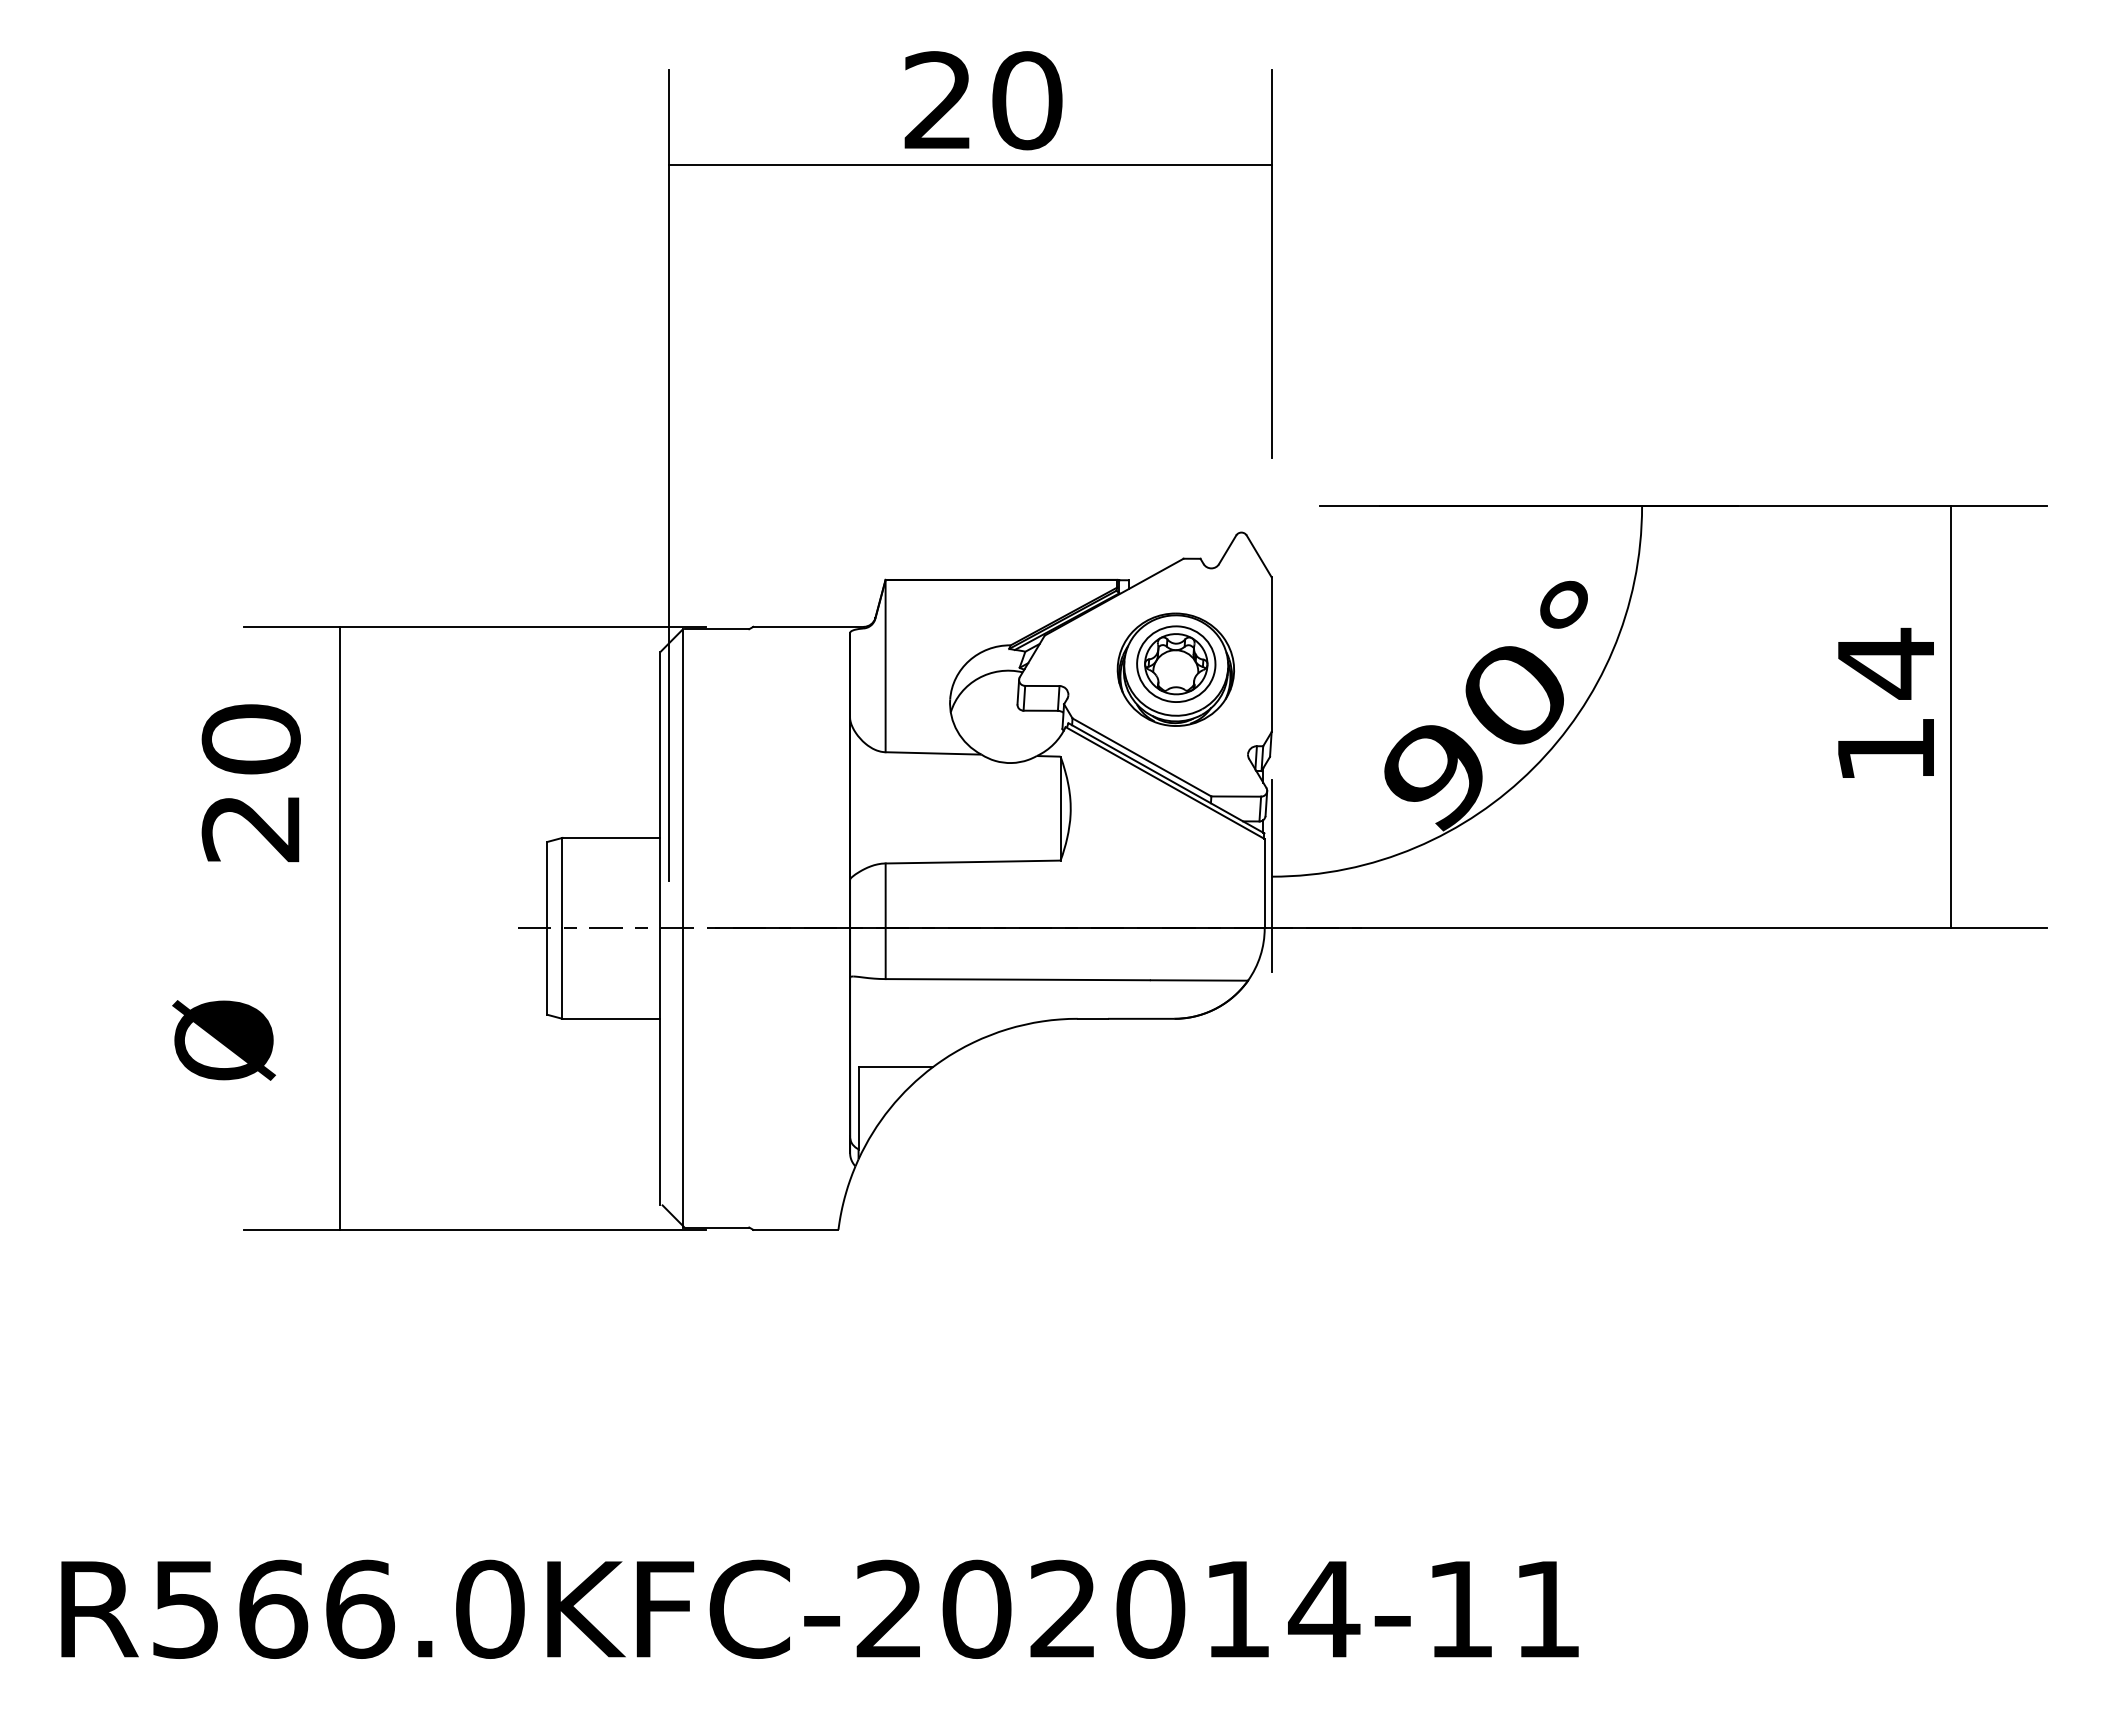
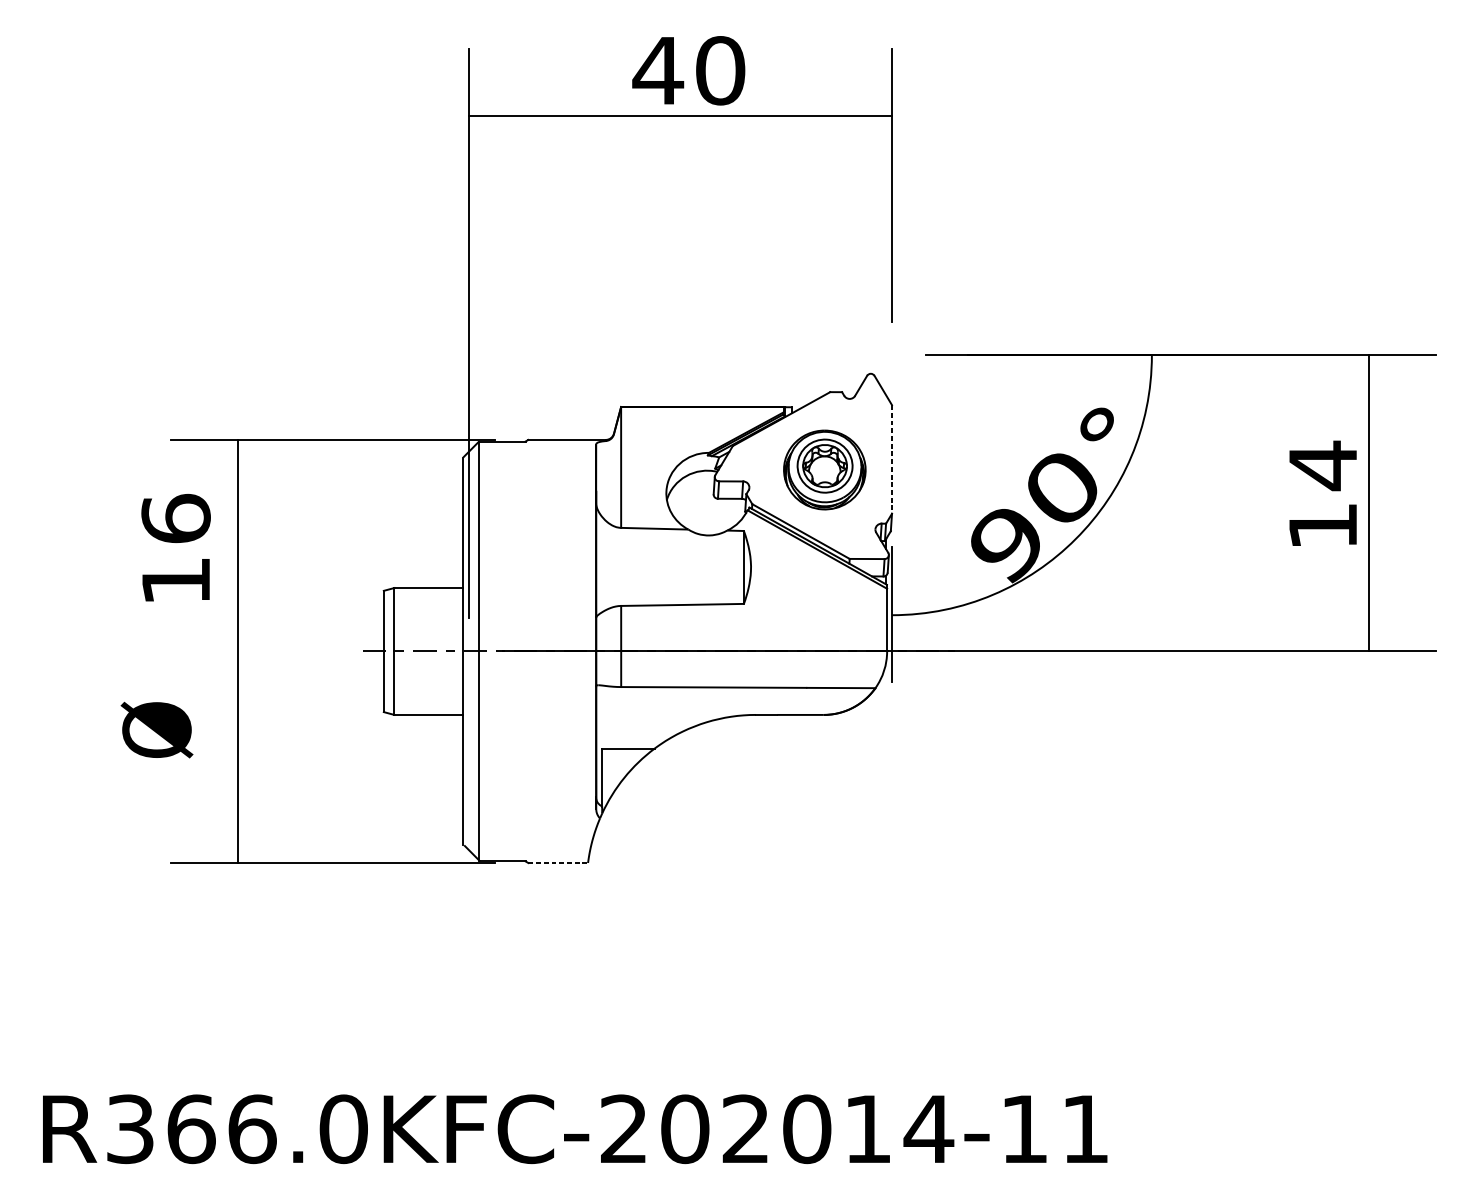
text: (938, 99) -> (658, 69), 20 -> 40
line: (1271, 655) -> (891, 460), solid -> dashed
text: (250, 782) -> (175, 549), 20 -> 16
line: (795, 1229) -> (557, 862), solid -> dashed
text: (185, 1608) -> (129, 1128), R566.0KFC-202014-11 -> R366.0KFC-202014-11

